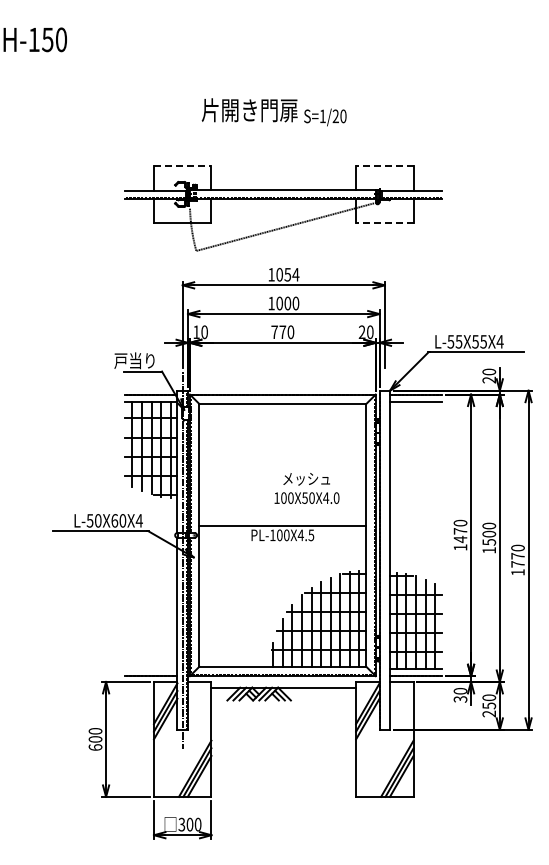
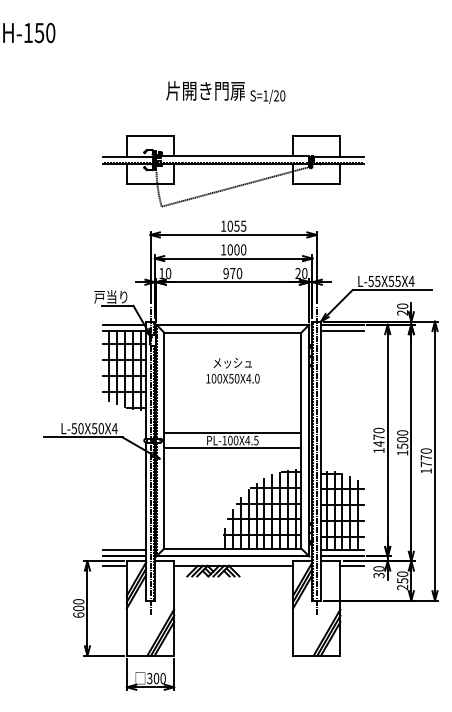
line: (182, 165) -> (150, 136), dashed -> solid
line: (384, 165) -> (316, 136), dashed -> solid
line: (384, 223) -> (316, 184), dashed -> solid
text: (295, 274) -> (243, 226), 1054 -> 1055
text: (274, 332) -> (226, 273), 770 -> 970
text: (306, 488) -> (232, 370), moved
text: (114, 520) -> (94, 428), L-50X60X4 -> L-50X50X4
line: (282, 544) -> (232, 448), added
line: (384, 560) -> (316, 461), added
line: (151, 668) -> (124, 550), added
line: (139, 687) -> (114, 565), added
line: (427, 687) -> (351, 565), added

